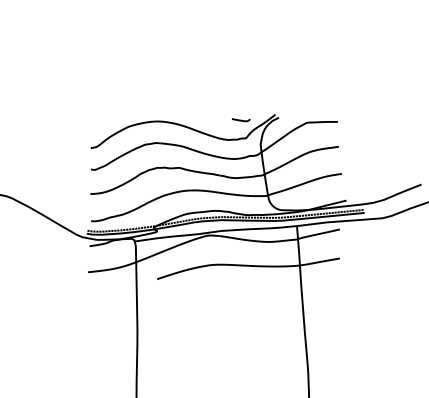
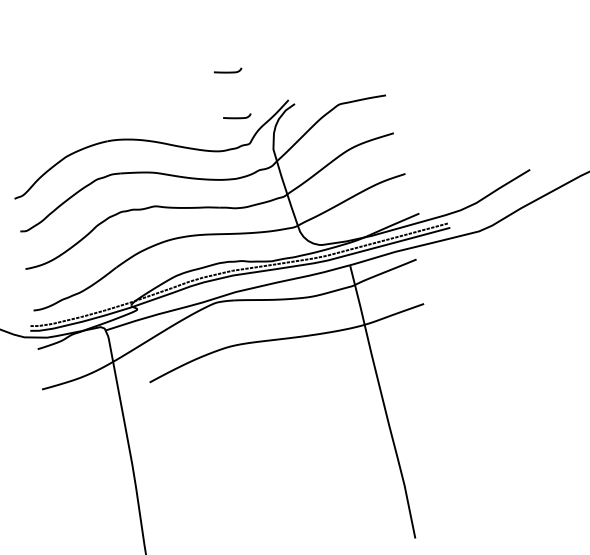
curve: (240, 90) -> (228, 72), added

